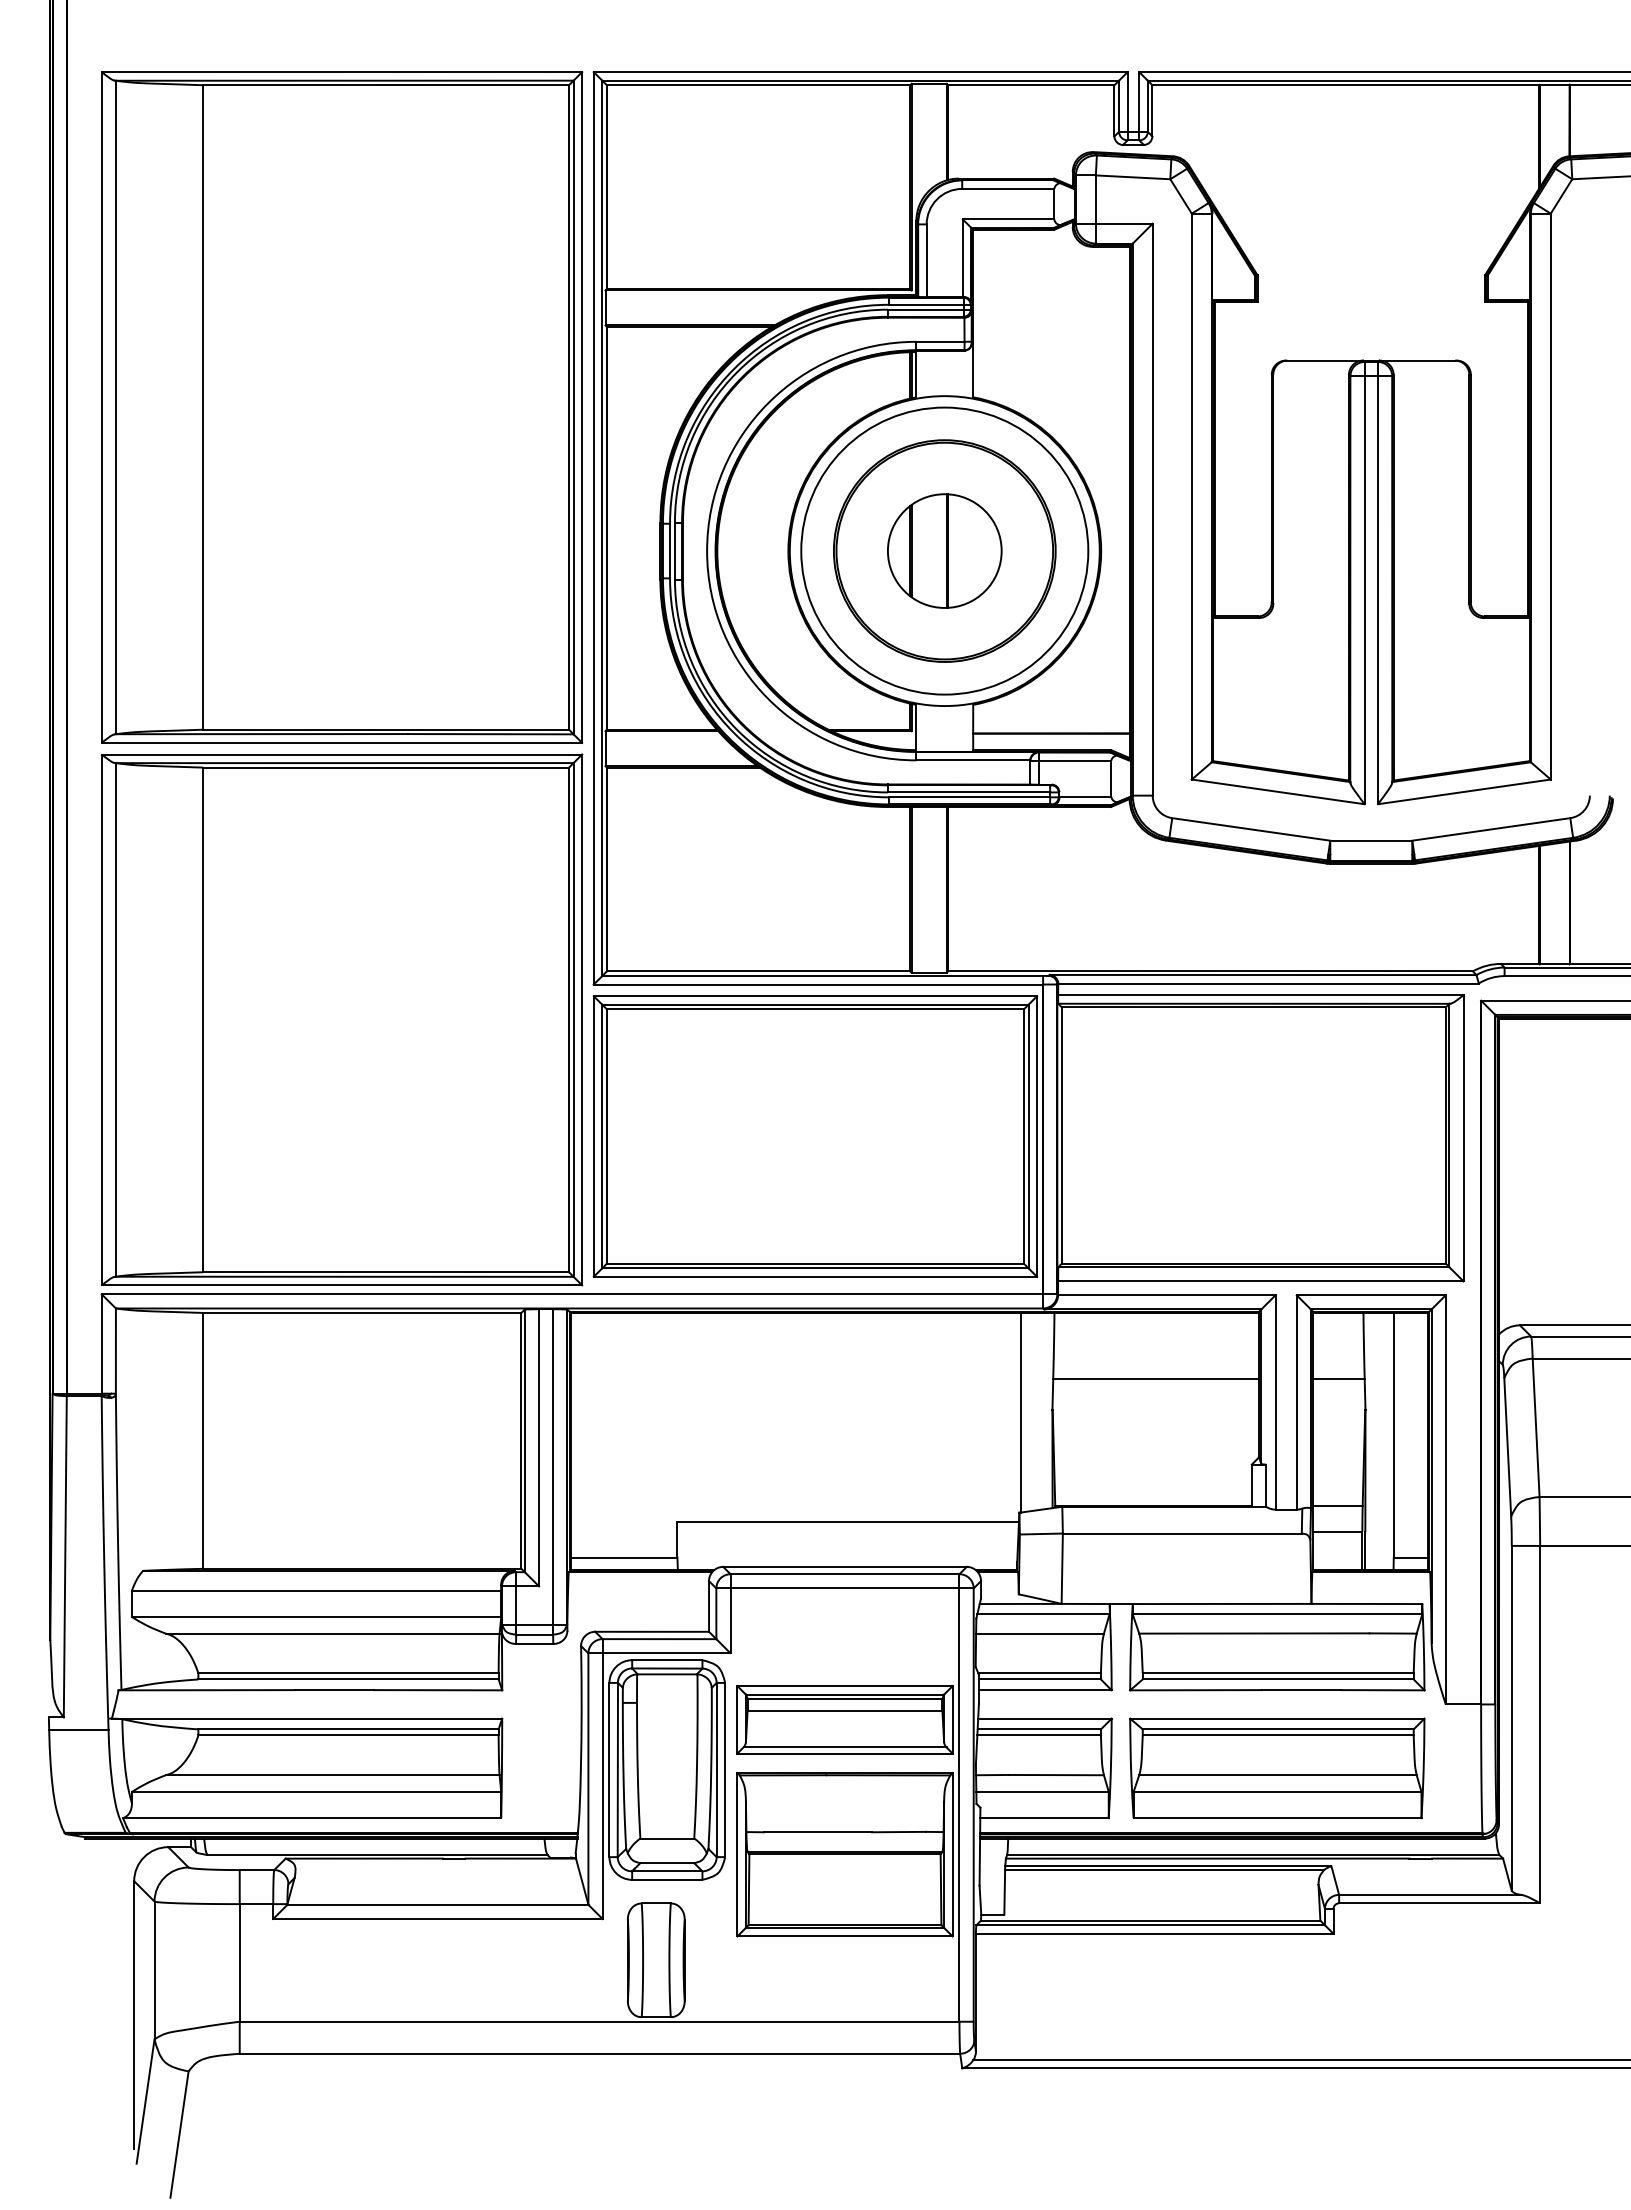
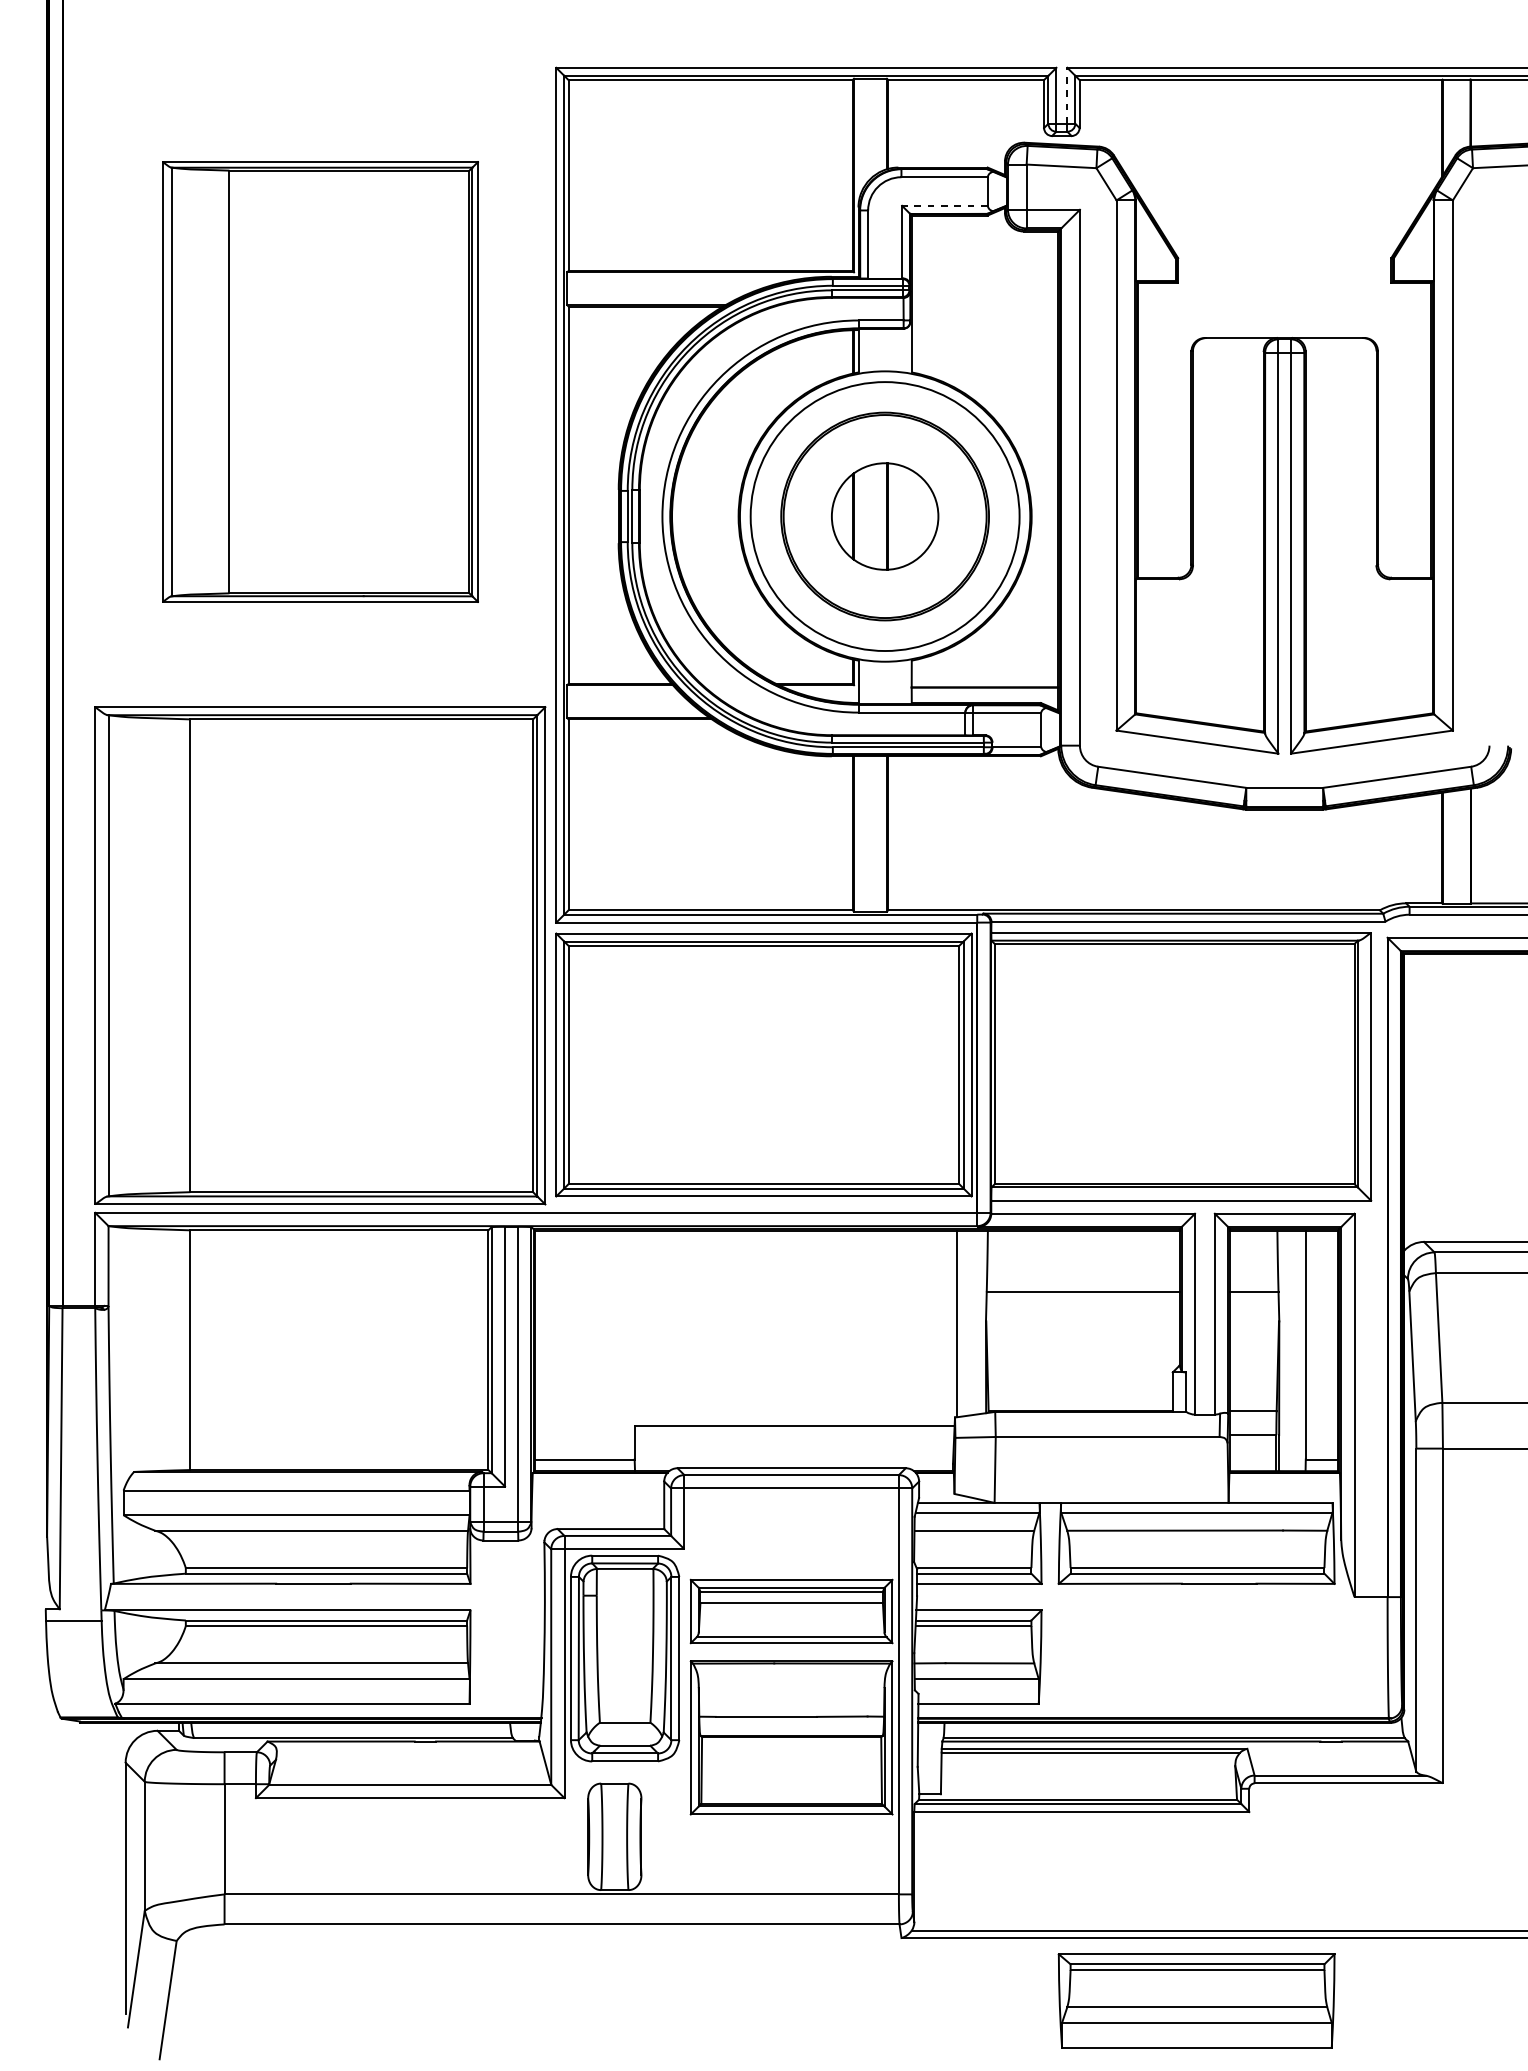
line: (1139, 102) -> (1067, 96), solid -> dashed
line: (1008, 219) -> (944, 205), solid -> dashed
part: (342, 407) -> (320, 382), size x0.7
part: (1277, 1768) -> (1196, 2000), moved

